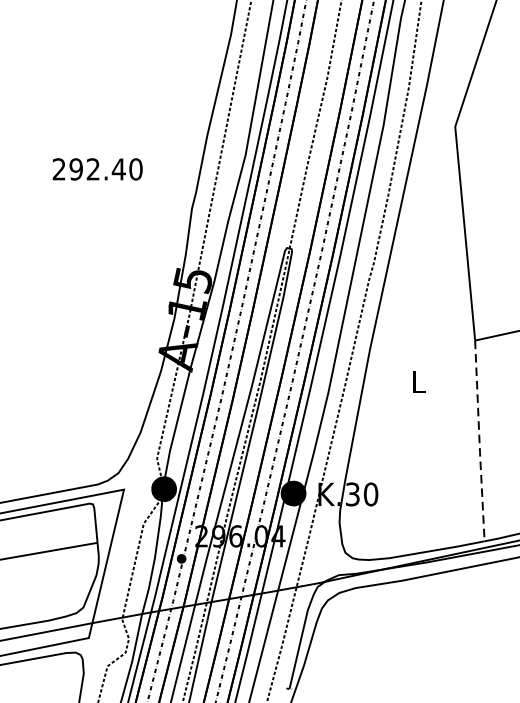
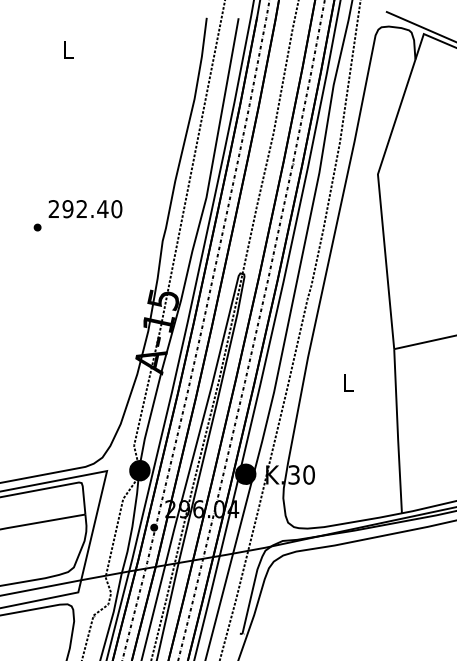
part: (38, 191) -> (37, 227), added
line: (479, 441) -> (397, 431), dashed -> solid

